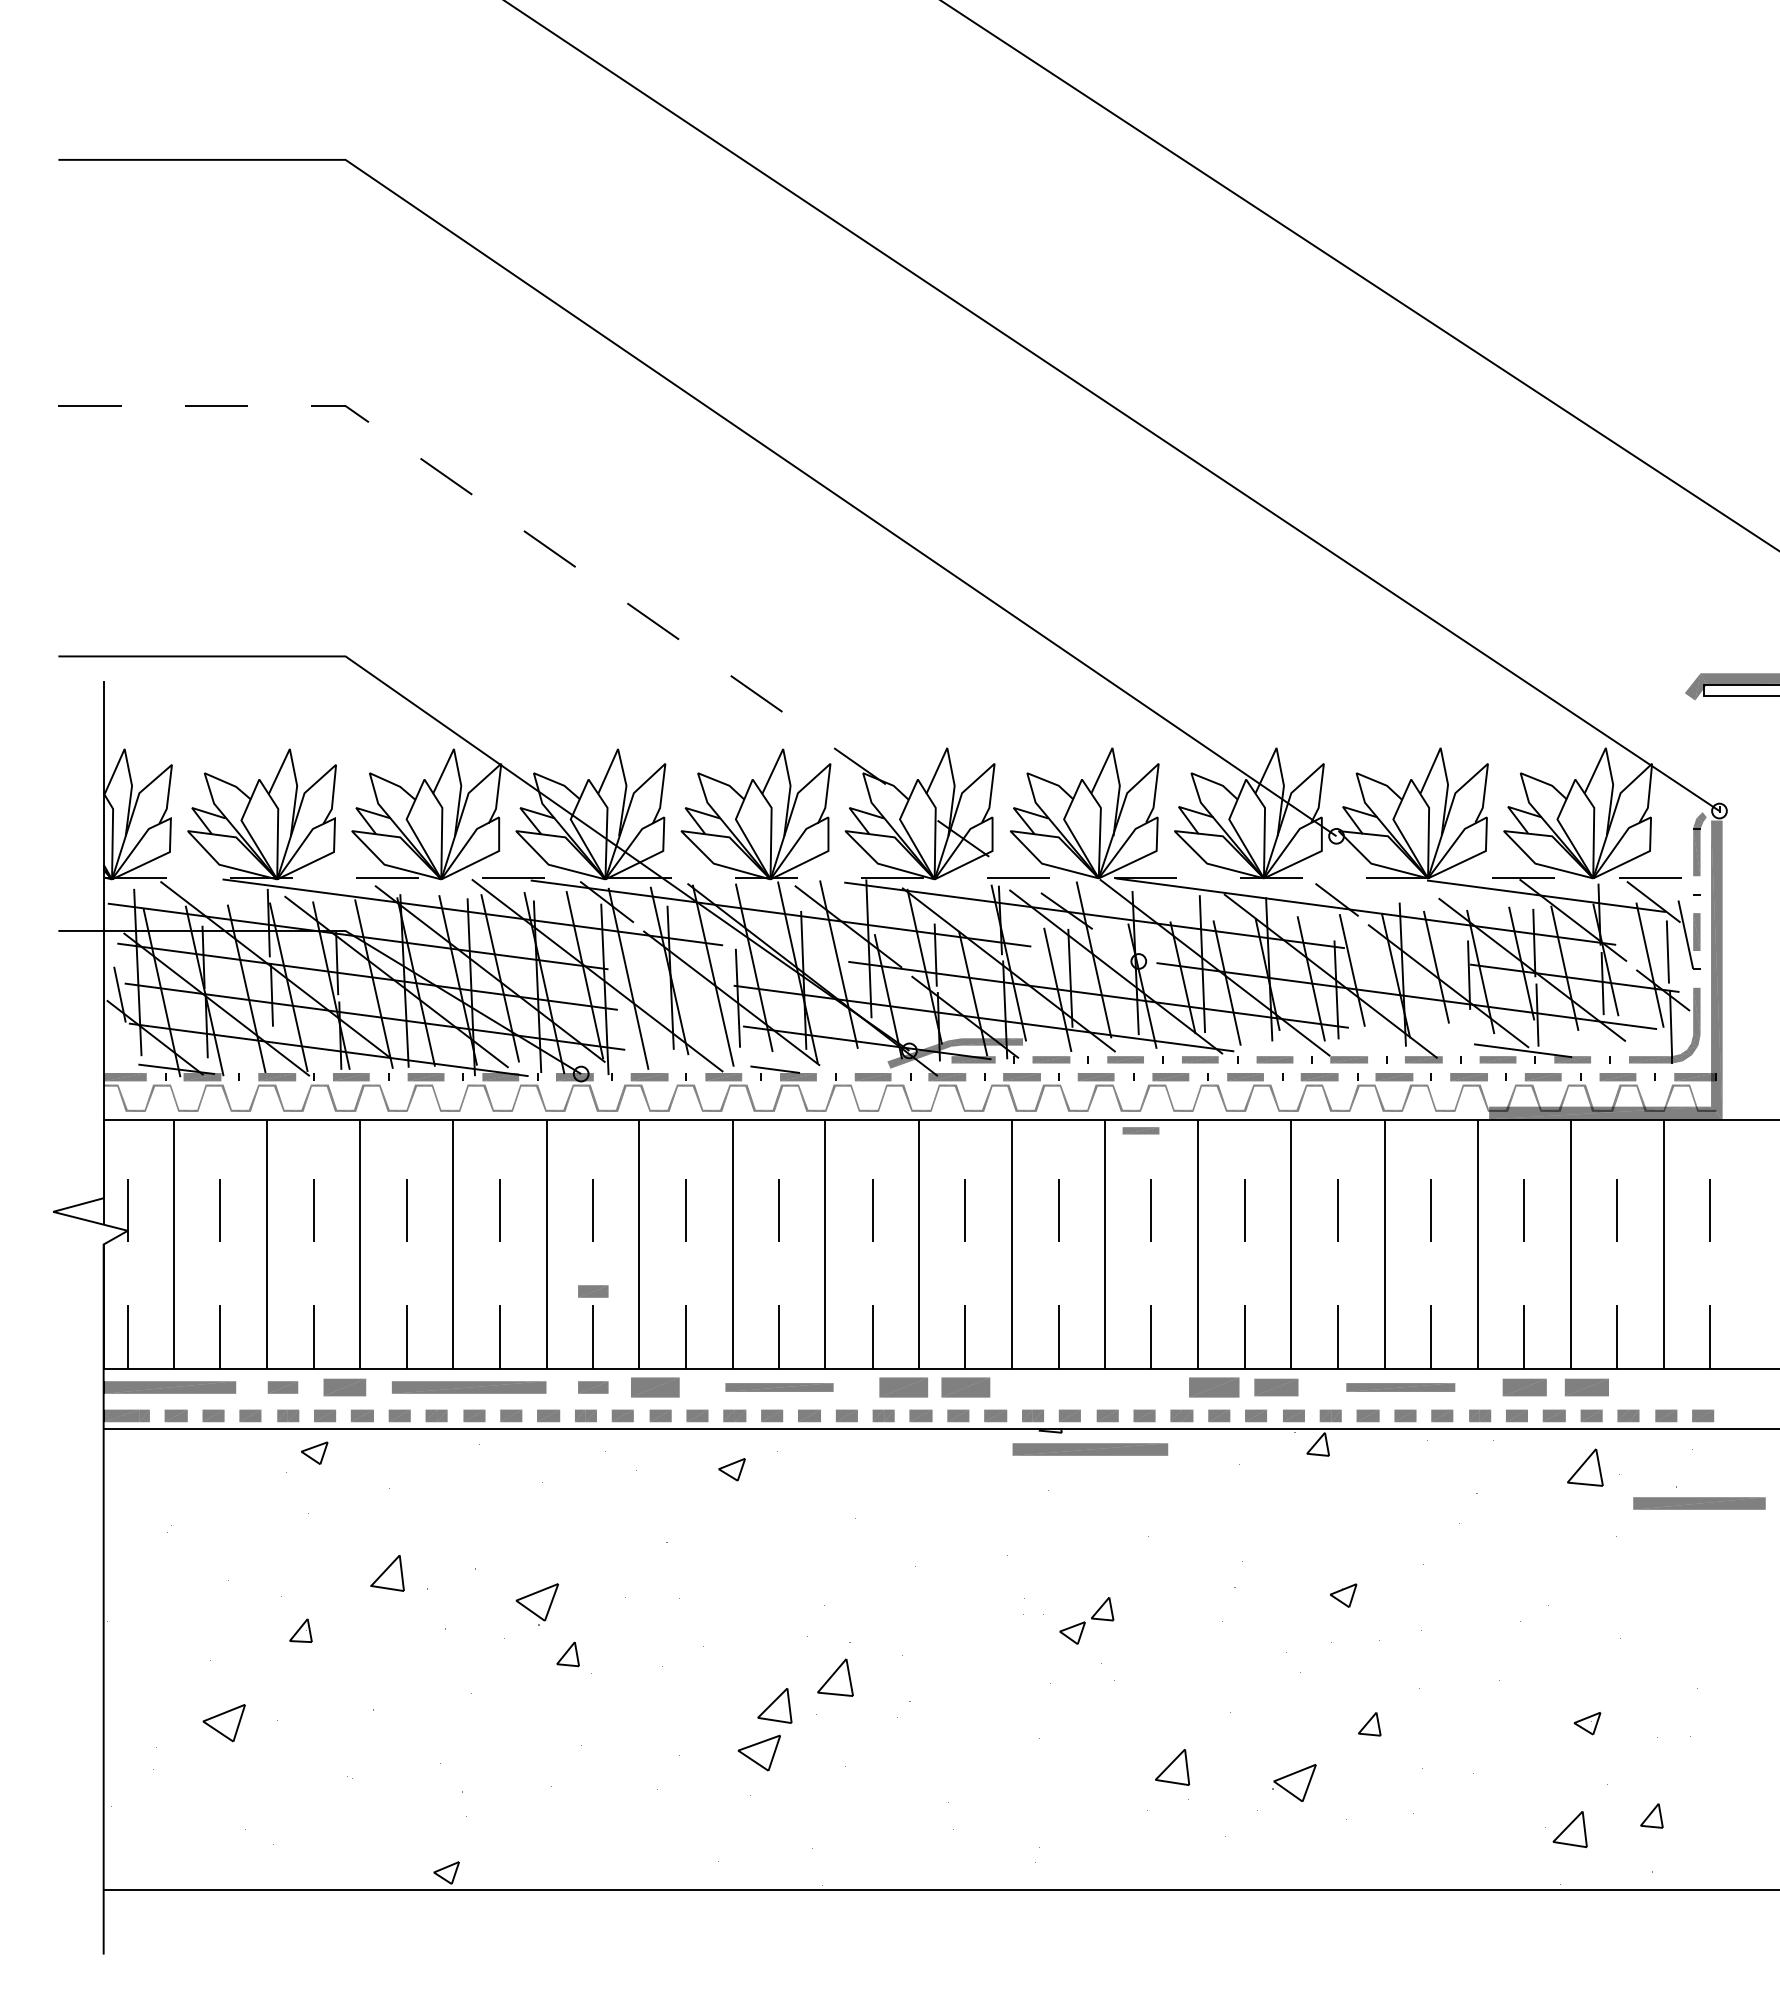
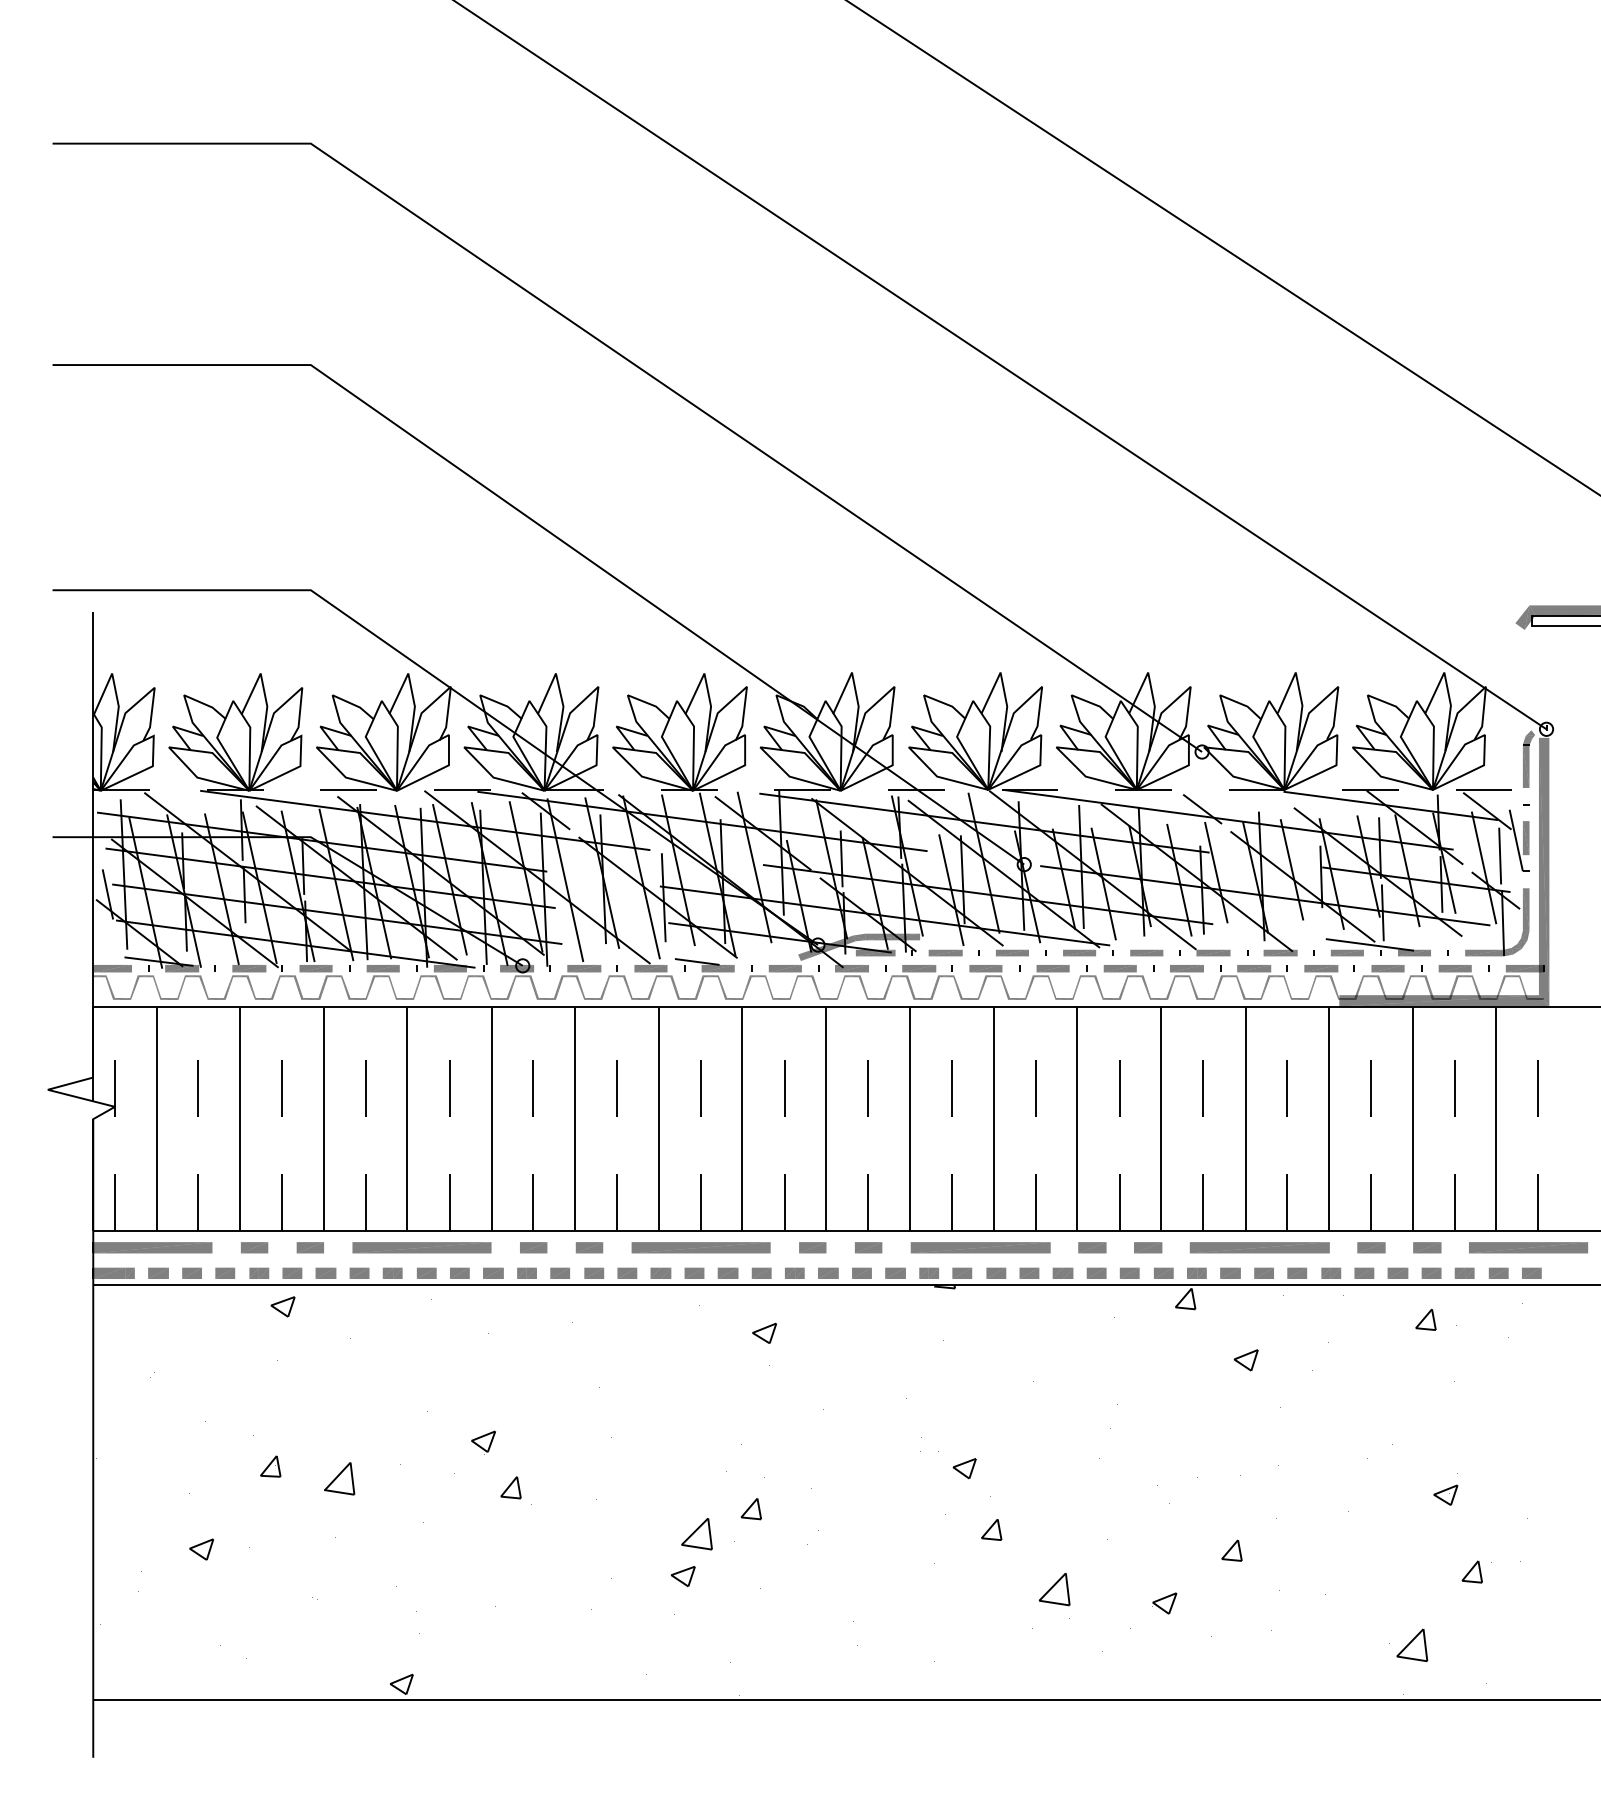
line: (623, 600) -> (560, 539), dashed -> solid
part: (1140, 1130) -> (1025, 1016), removed
part: (593, 1291) -> (533, 1161), removed
part: (345, 1387) -> (310, 1247), size x0.71
part: (655, 1387) -> (589, 1247), size x0.62
part: (779, 1387) -> (701, 1247), size x1.43
part: (903, 1387) -> (812, 1247), size x0.62
part: (965, 1387) -> (868, 1247), size x0.62
part: (1214, 1387) -> (1092, 1247), size x0.62
part: (1276, 1387) -> (1148, 1247), size x0.71
part: (1400, 1387) -> (1259, 1247), size x1.43
part: (1524, 1387) -> (1371, 1247), size x0.71
part: (1586, 1387) -> (1426, 1247), size x0.71
part: (1089, 1449) -> (979, 1247), moved
part: (1585, 1467) -> (1426, 1319), size x0.62
part: (731, 1469) -> (764, 1333), moved
part: (1699, 1503) -> (1528, 1247), moved
part: (387, 1573) -> (339, 1478), moved
part: (1343, 1595) -> (1246, 1360), moved
part: (537, 1604) -> (483, 1442), size x0.62
part: (1102, 1609) -> (991, 1530), moved
part: (834, 1678) -> (750, 1509), size x0.62
part: (223, 1722) -> (201, 1549), size x0.62
part: (1587, 1723) -> (1445, 1495), moved
part: (759, 1752) -> (683, 1576), size x0.62
part: (1294, 1782) -> (1164, 1603), size x0.62
part: (1651, 1815) -> (1471, 1571), moved

